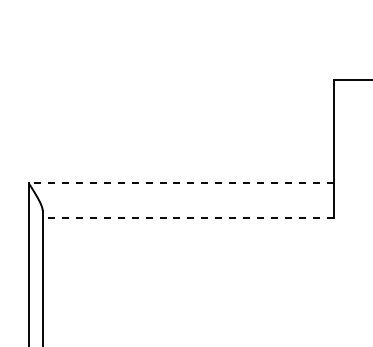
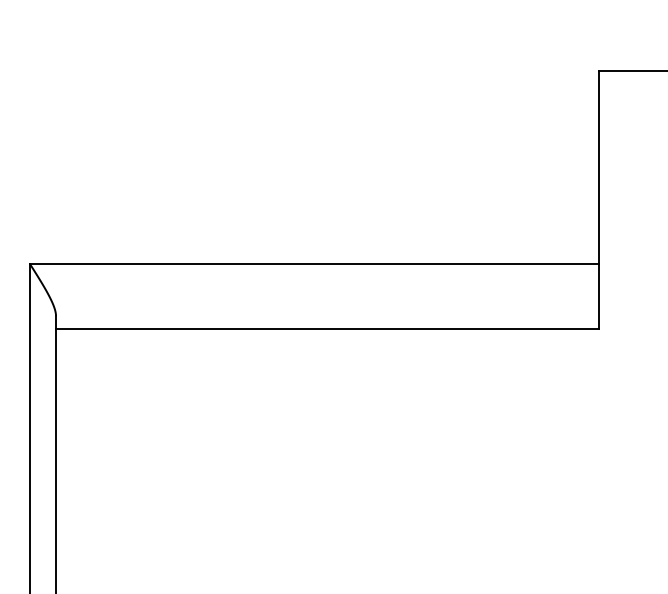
line: (180, 183) -> (312, 264), dashed -> solid
line: (187, 218) -> (325, 329), dashed -> solid

